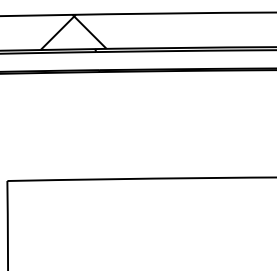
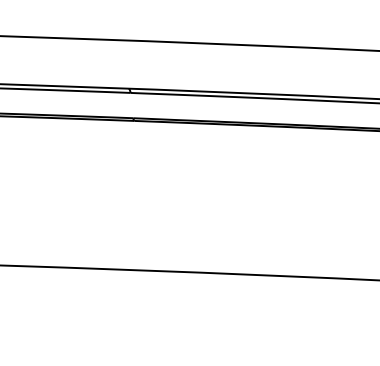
hatch: (73, 31) -> (100, 62), removed

